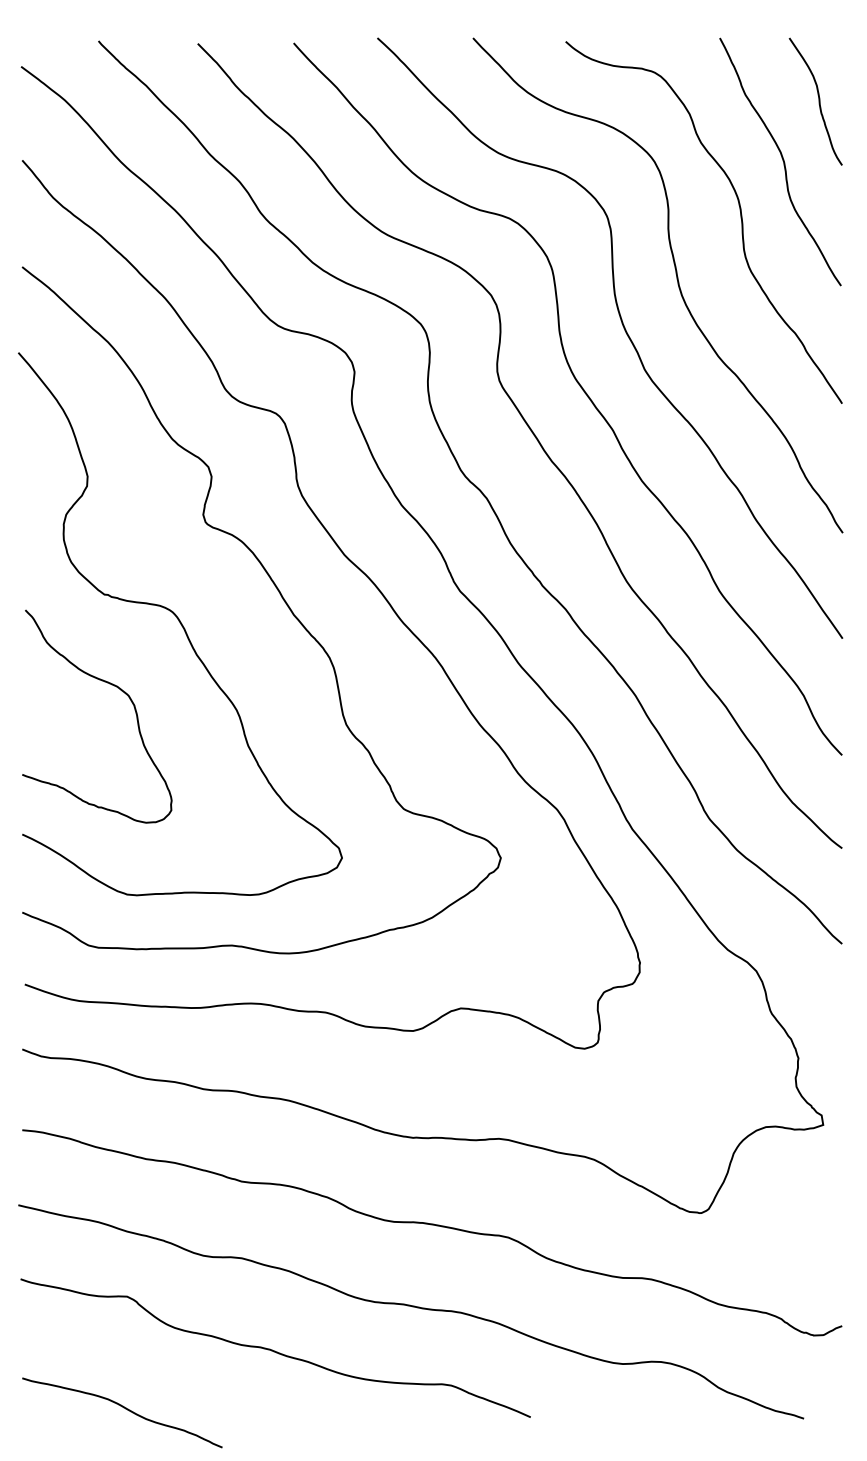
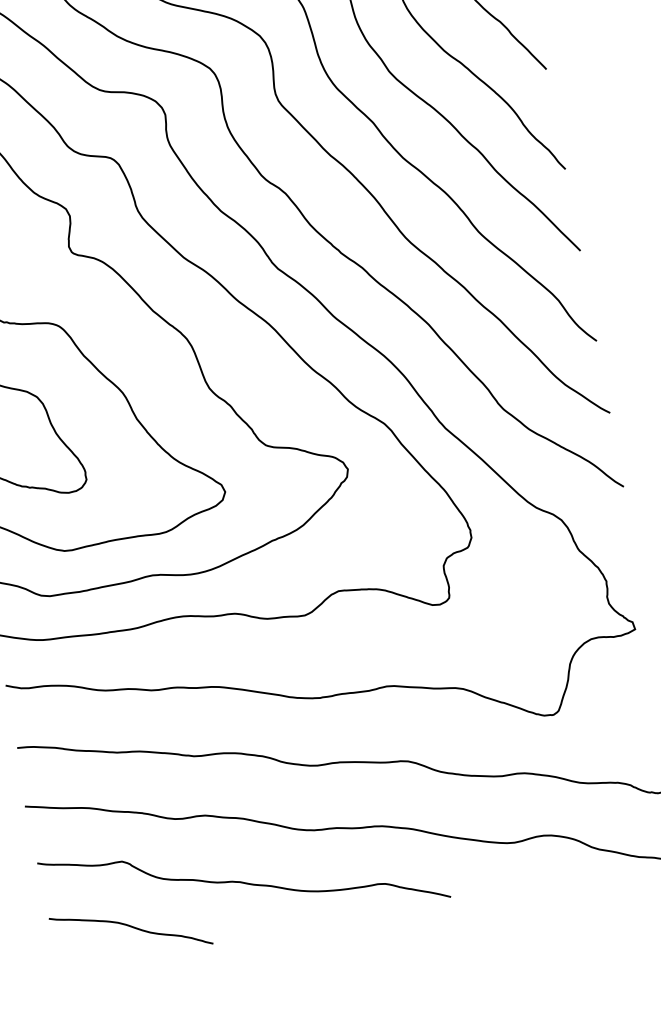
curve: (123, 1408) -> (131, 927), moved

